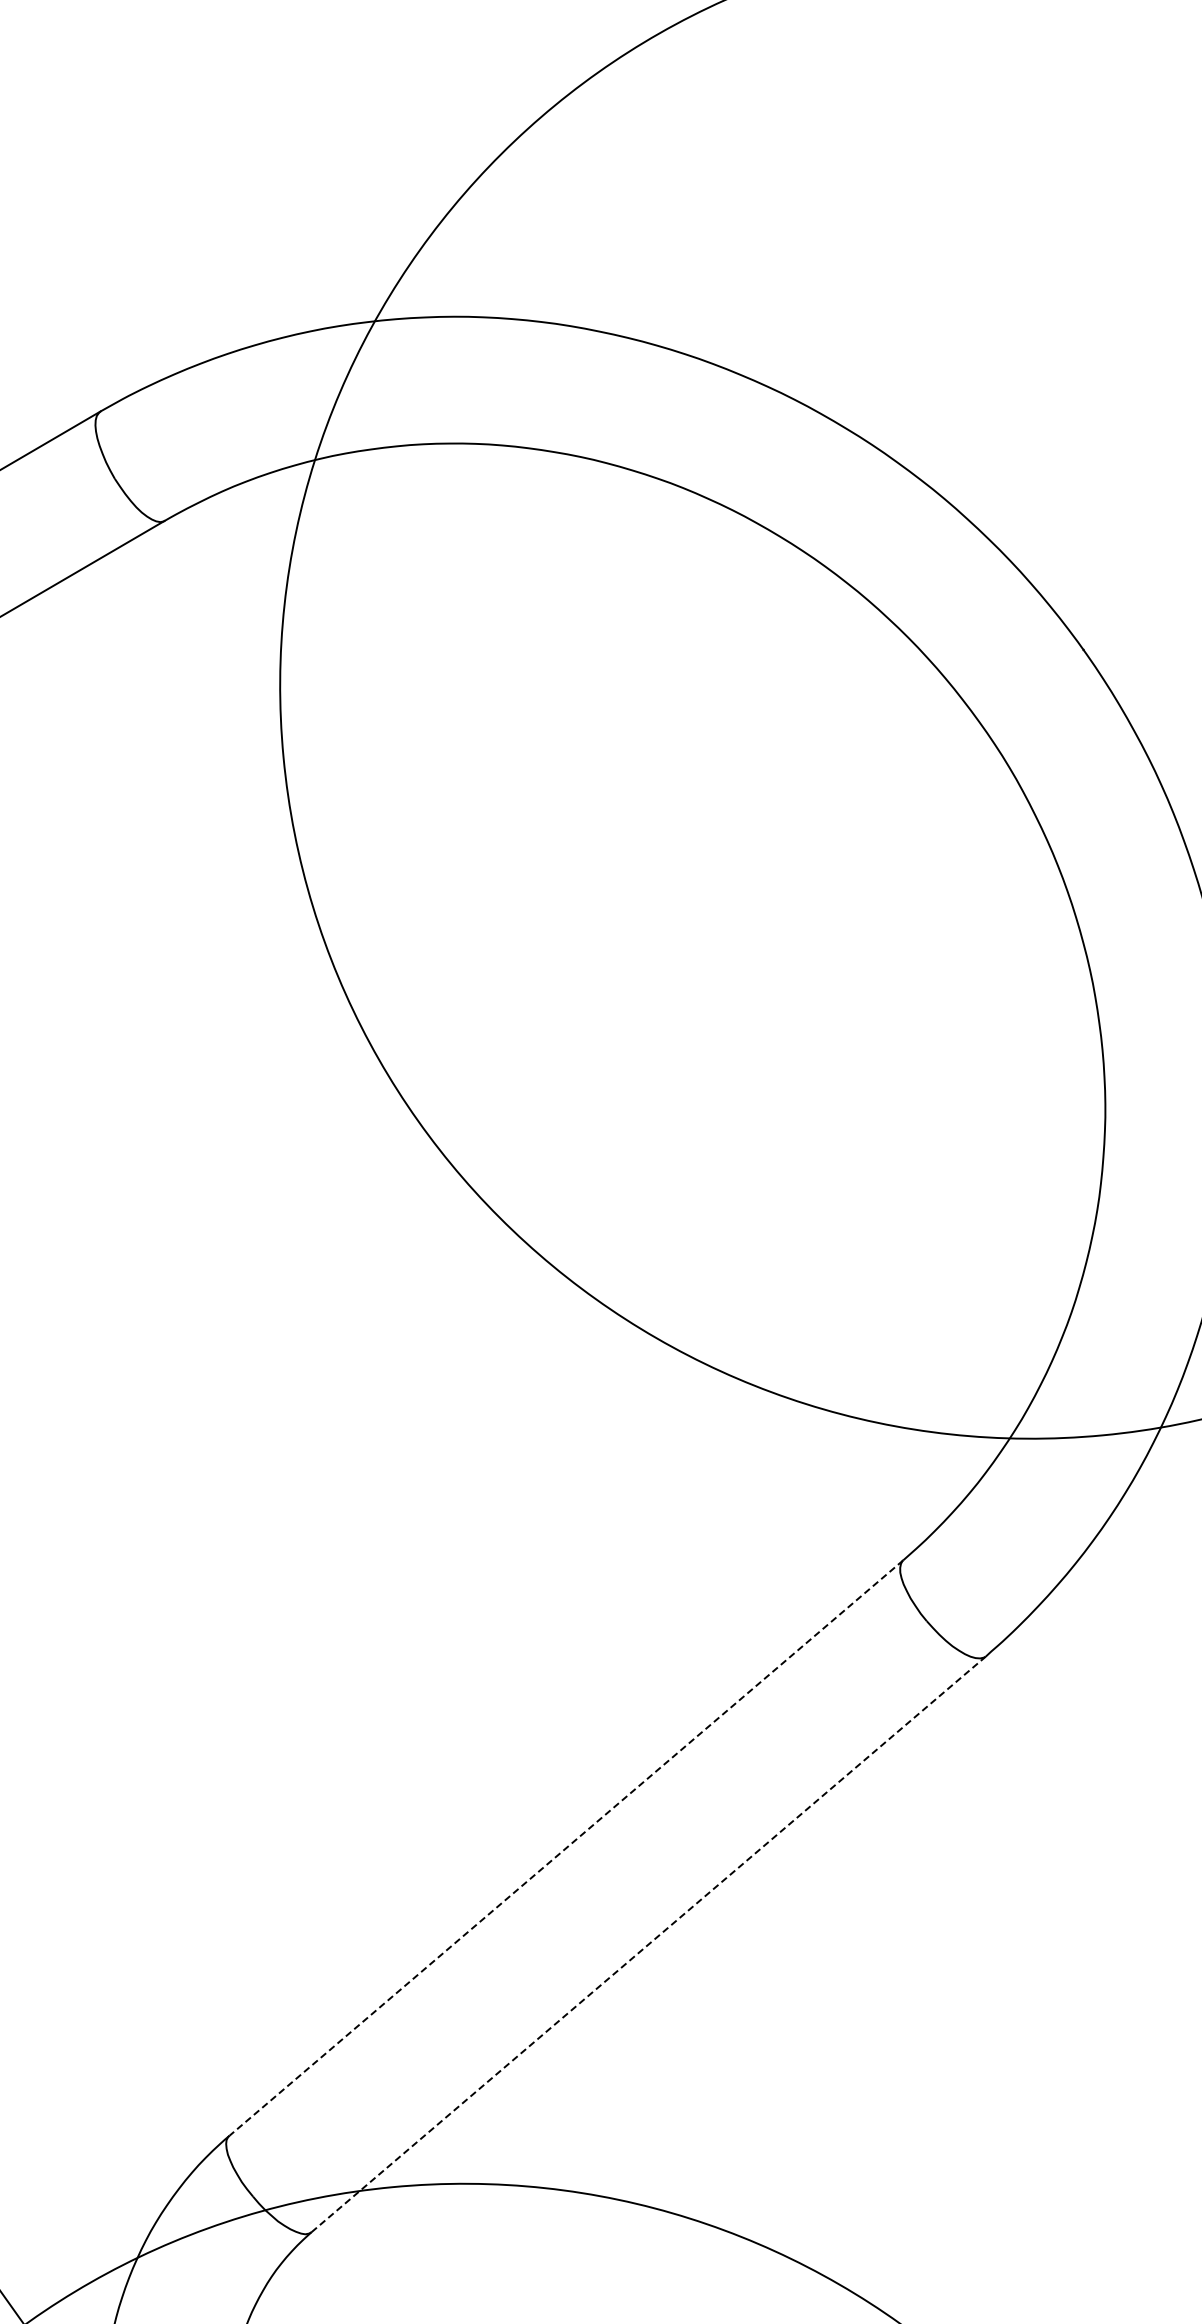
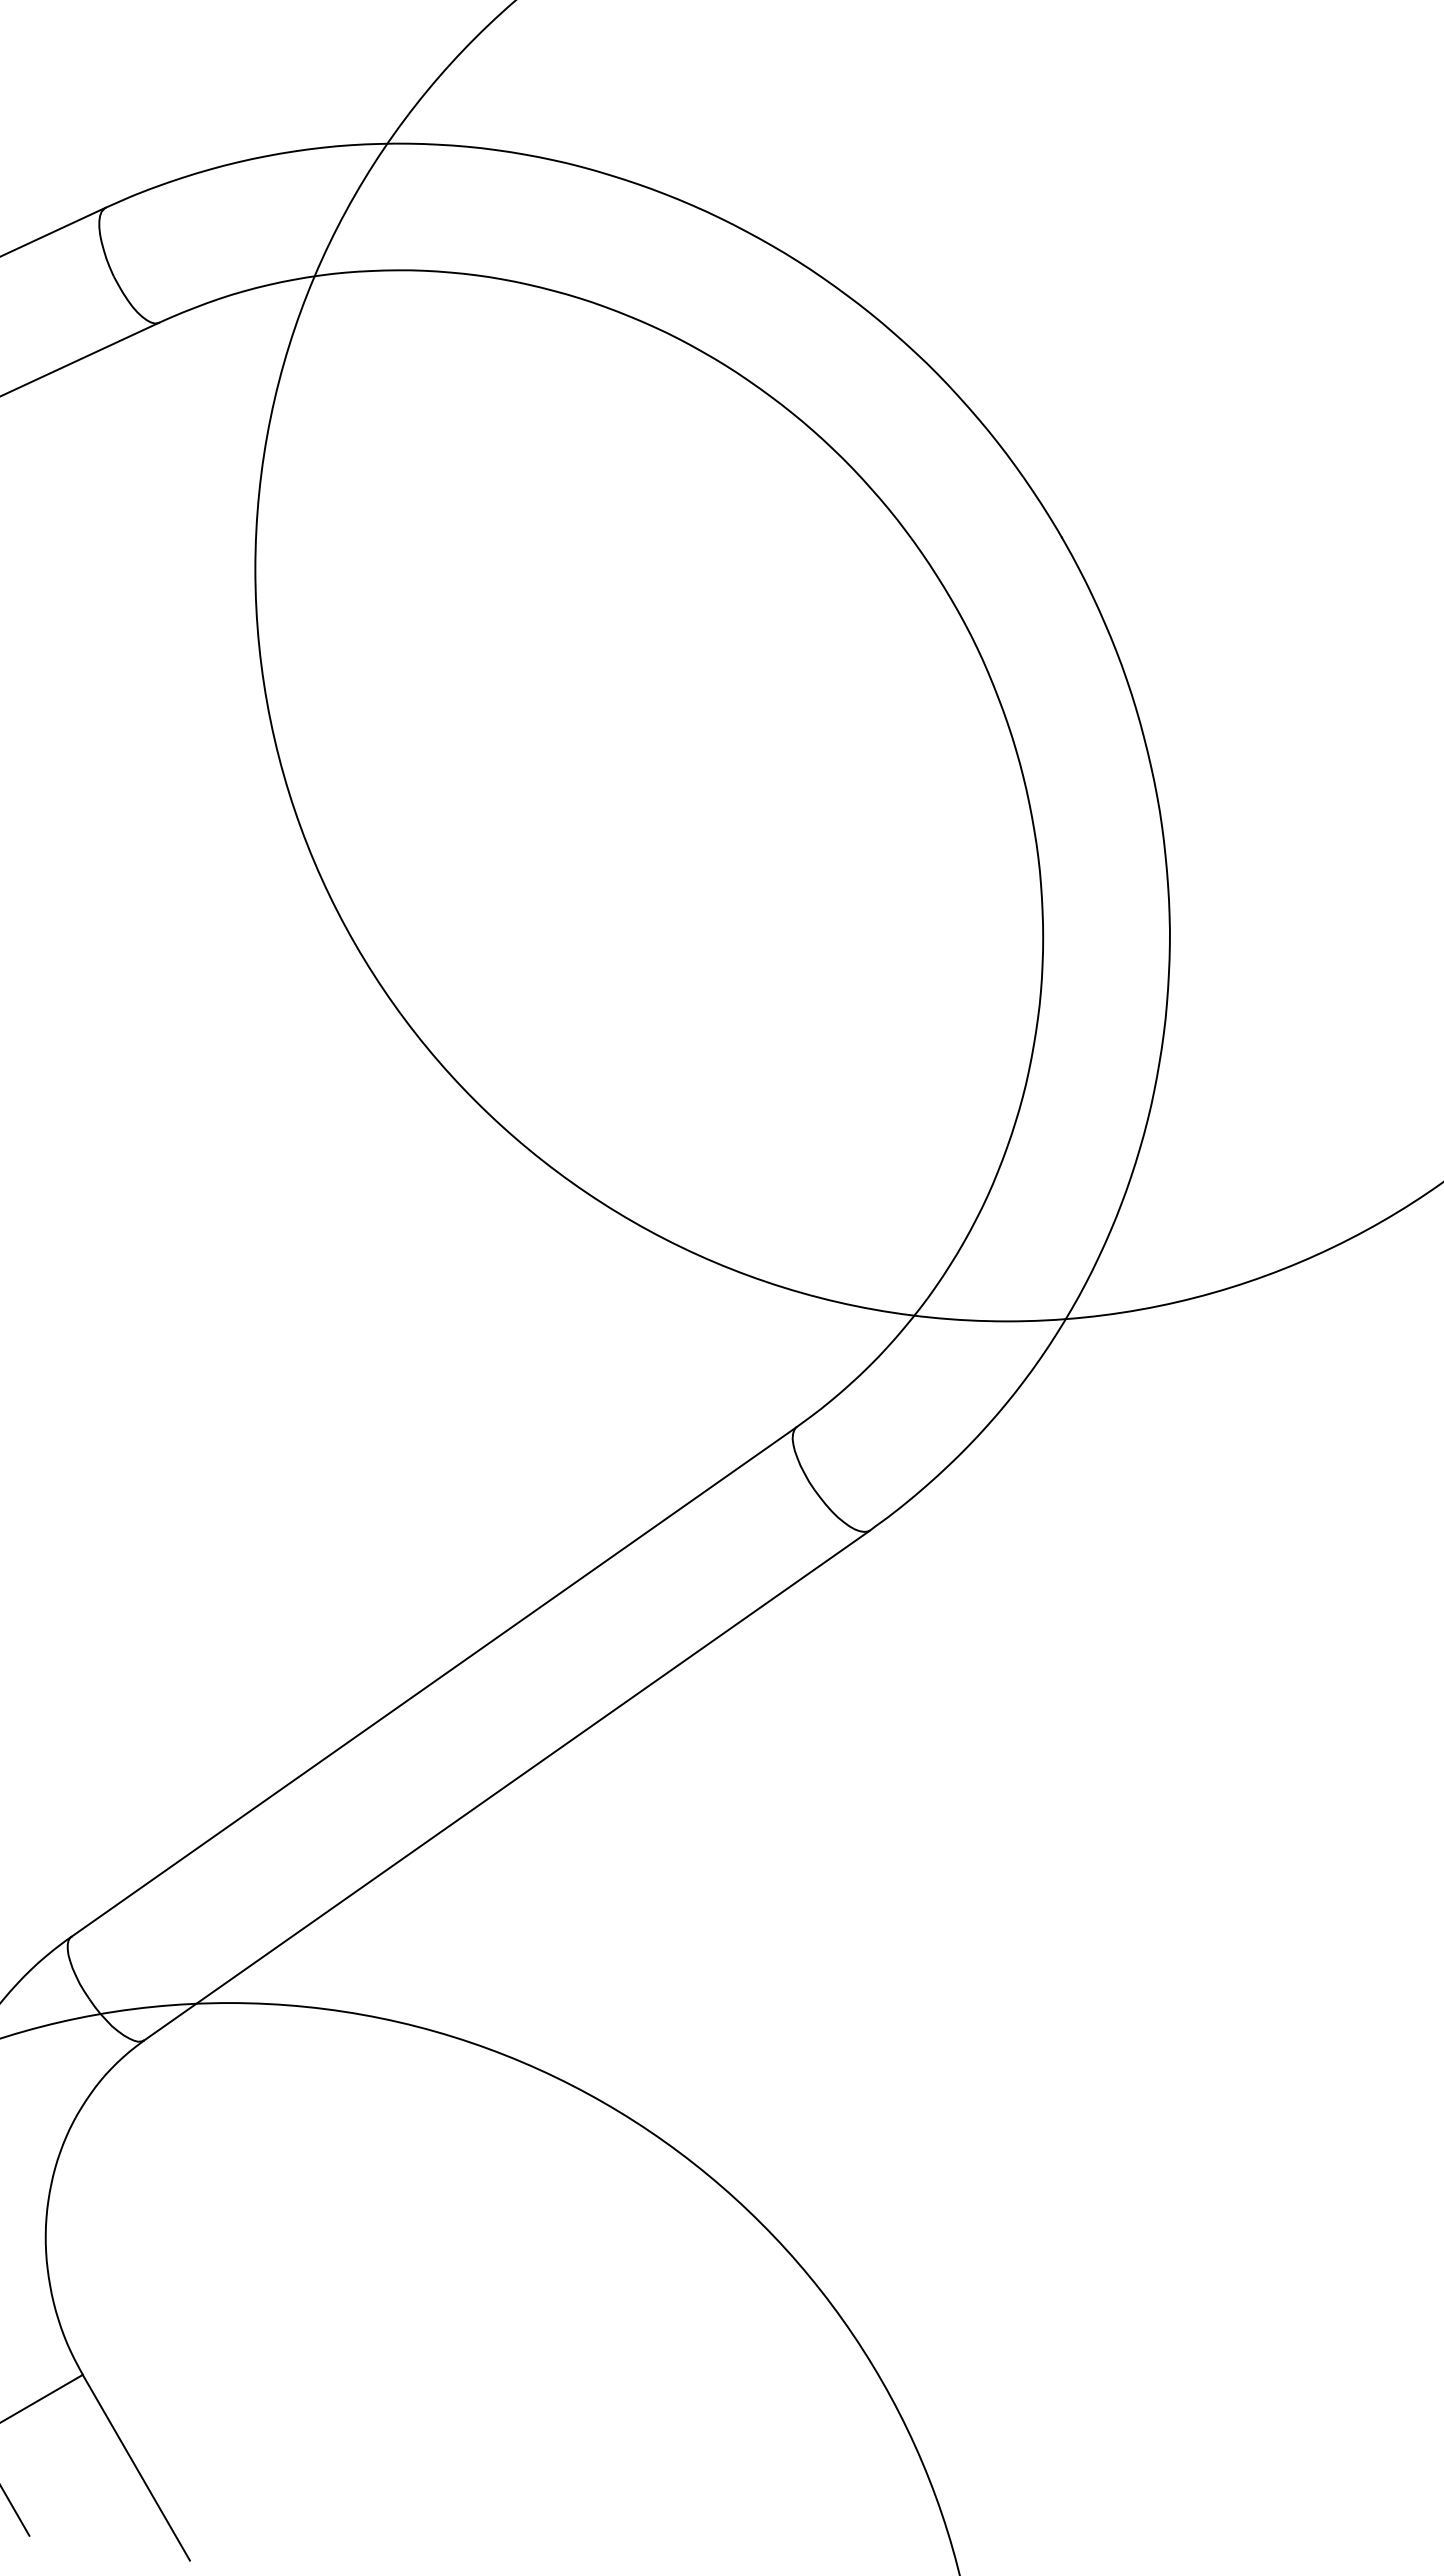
line: (565, 1848) -> (433, 1682), dashed -> solid
line: (649, 1944) -> (507, 1785), dashed -> solid

